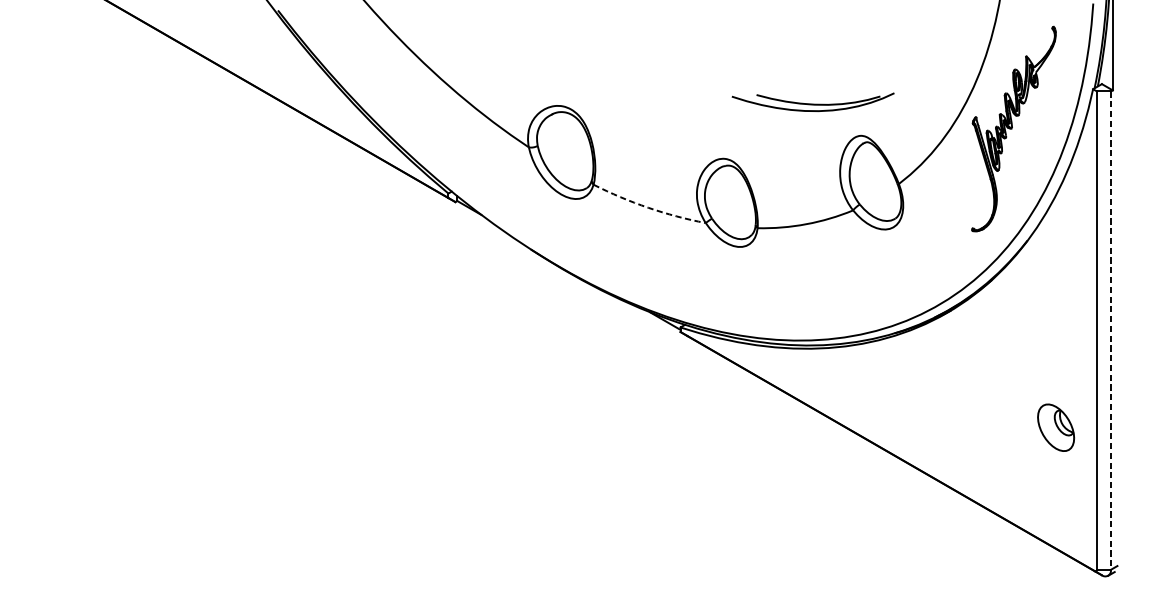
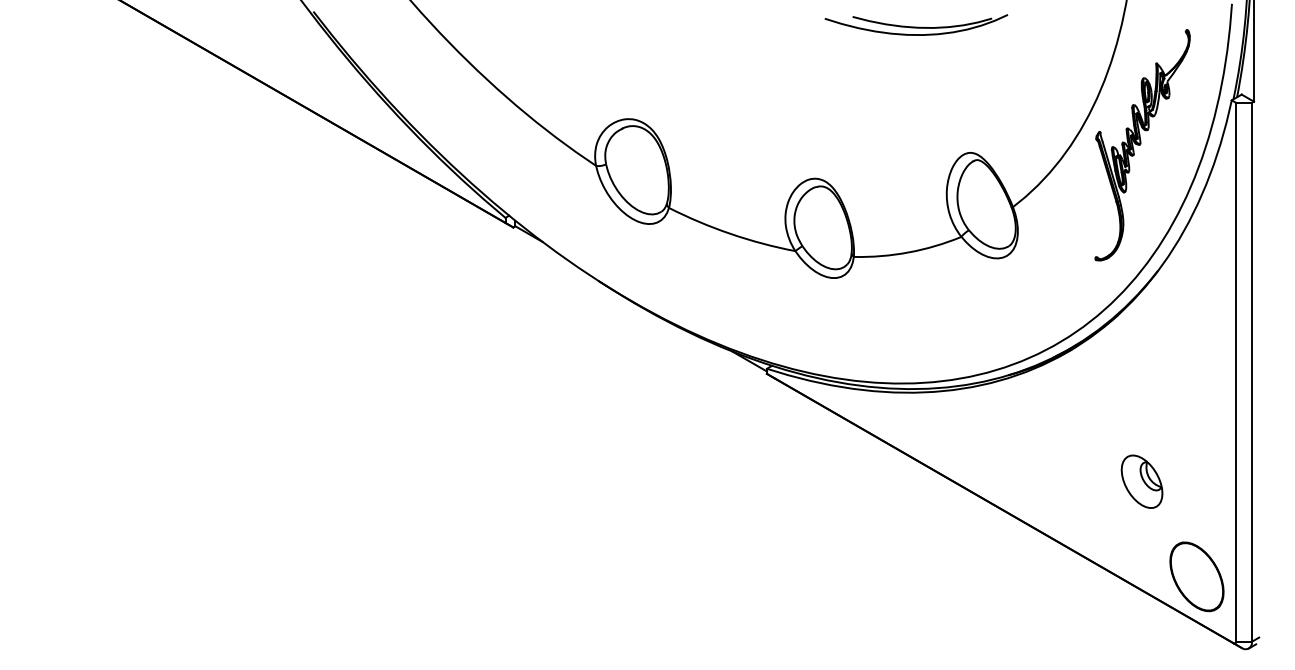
part: (813, 101) -> (916, 24), moved
arc: (648, 207) -> (730, 233), dashed -> solid
line: (1110, 330) -> (1251, 372), dashed -> solid
part: (1055, 427) -> (1141, 481), moved
part: (1061, 511) -> (1196, 576), added

